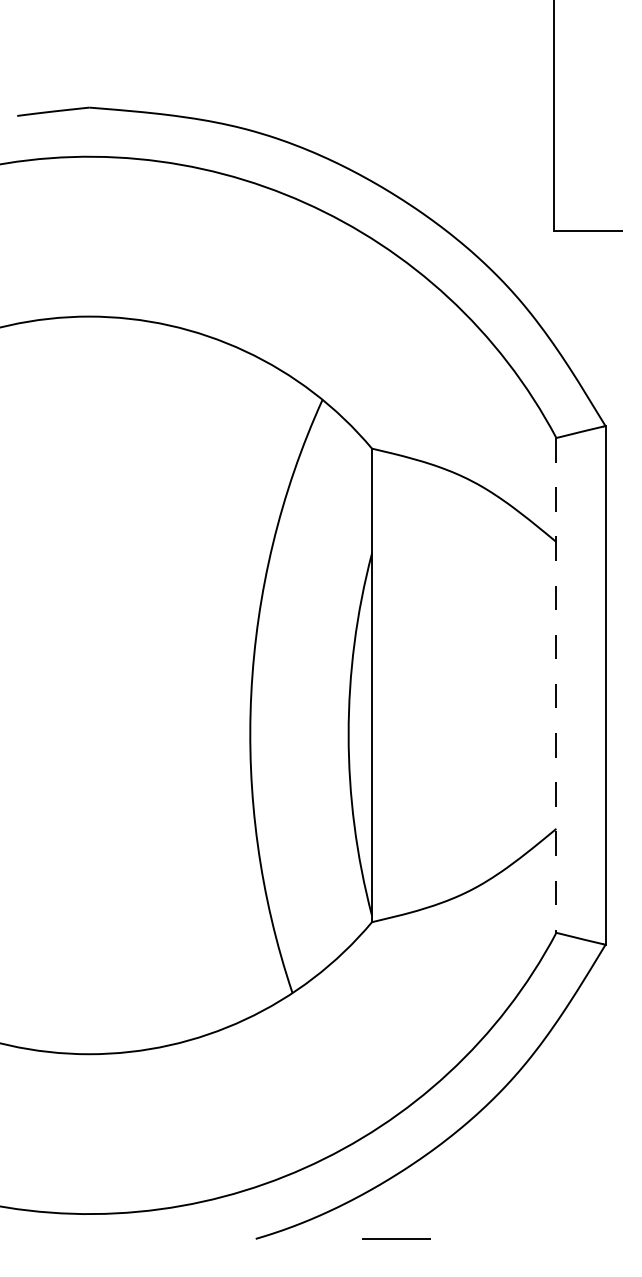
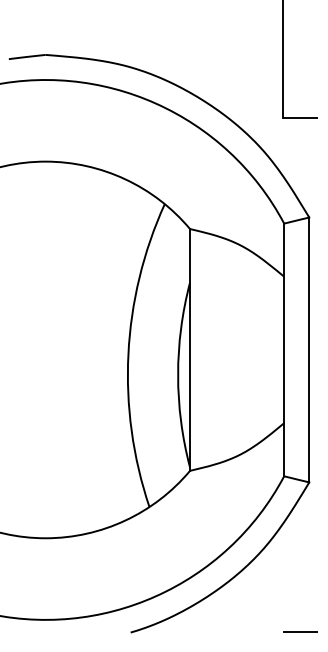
line: (556, 686) -> (284, 350), dashed -> solid
line: (396, 1236) -> (300, 631), moved

